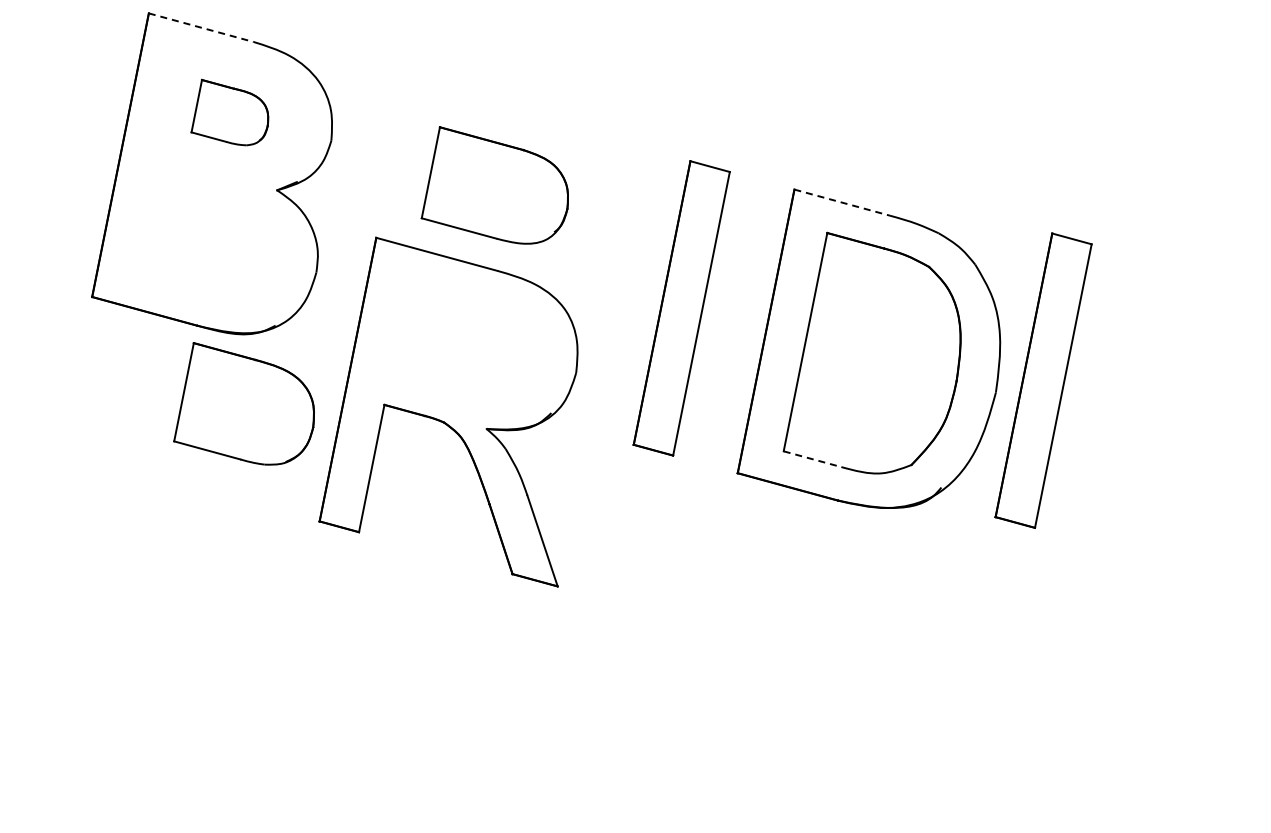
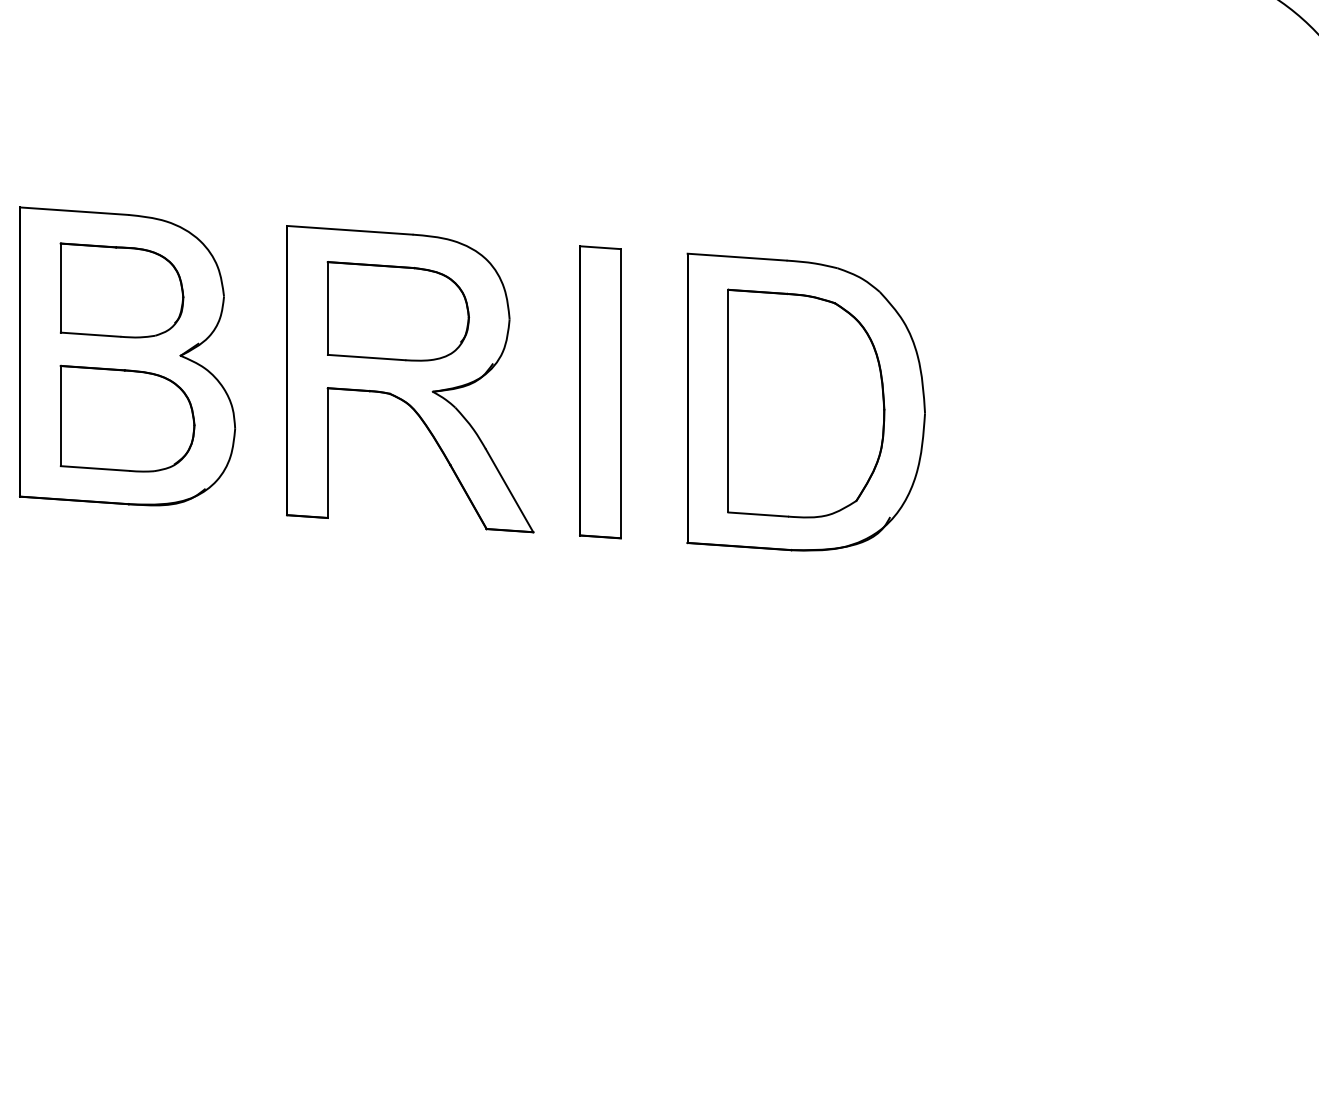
line: (201, 28) -> (74, 211), dashed -> solid
part: (232, 114) -> (121, 290), size x1.67
line: (842, 203) -> (737, 257), dashed -> solid
part: (1043, 380) -> (969, 392), removed
part: (248, 407) -> (127, 418), moved
part: (467, 412) -> (410, 379), moved
line: (812, 459) -> (758, 514), dashed -> solid

